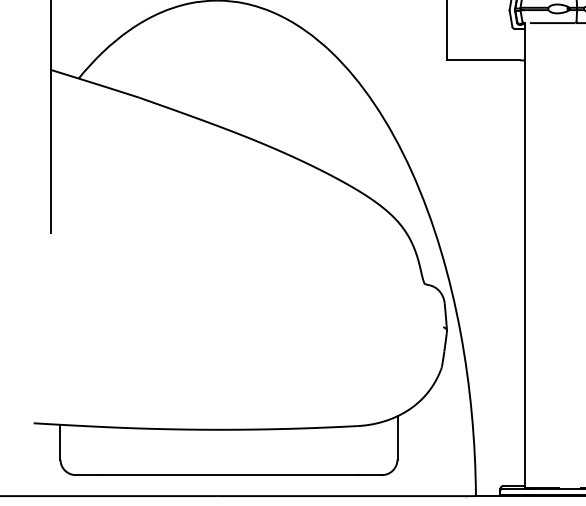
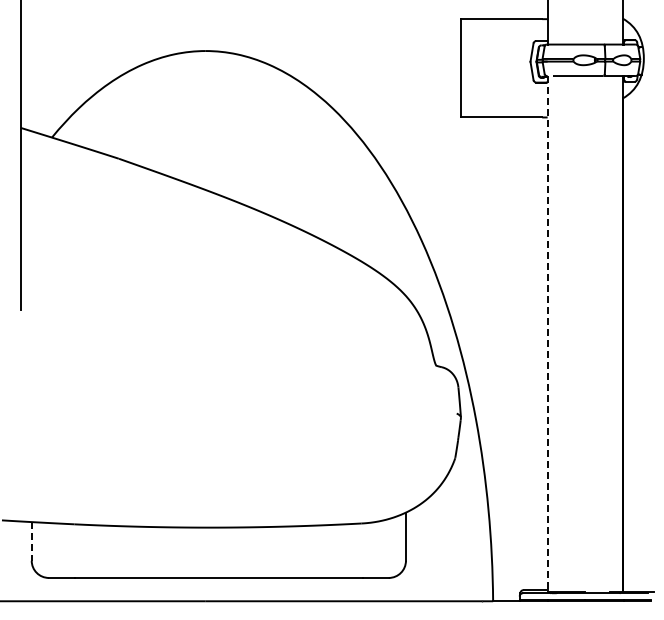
line: (524, 254) -> (547, 333), solid -> dashed
line: (60, 442) -> (31, 541), solid -> dashed

